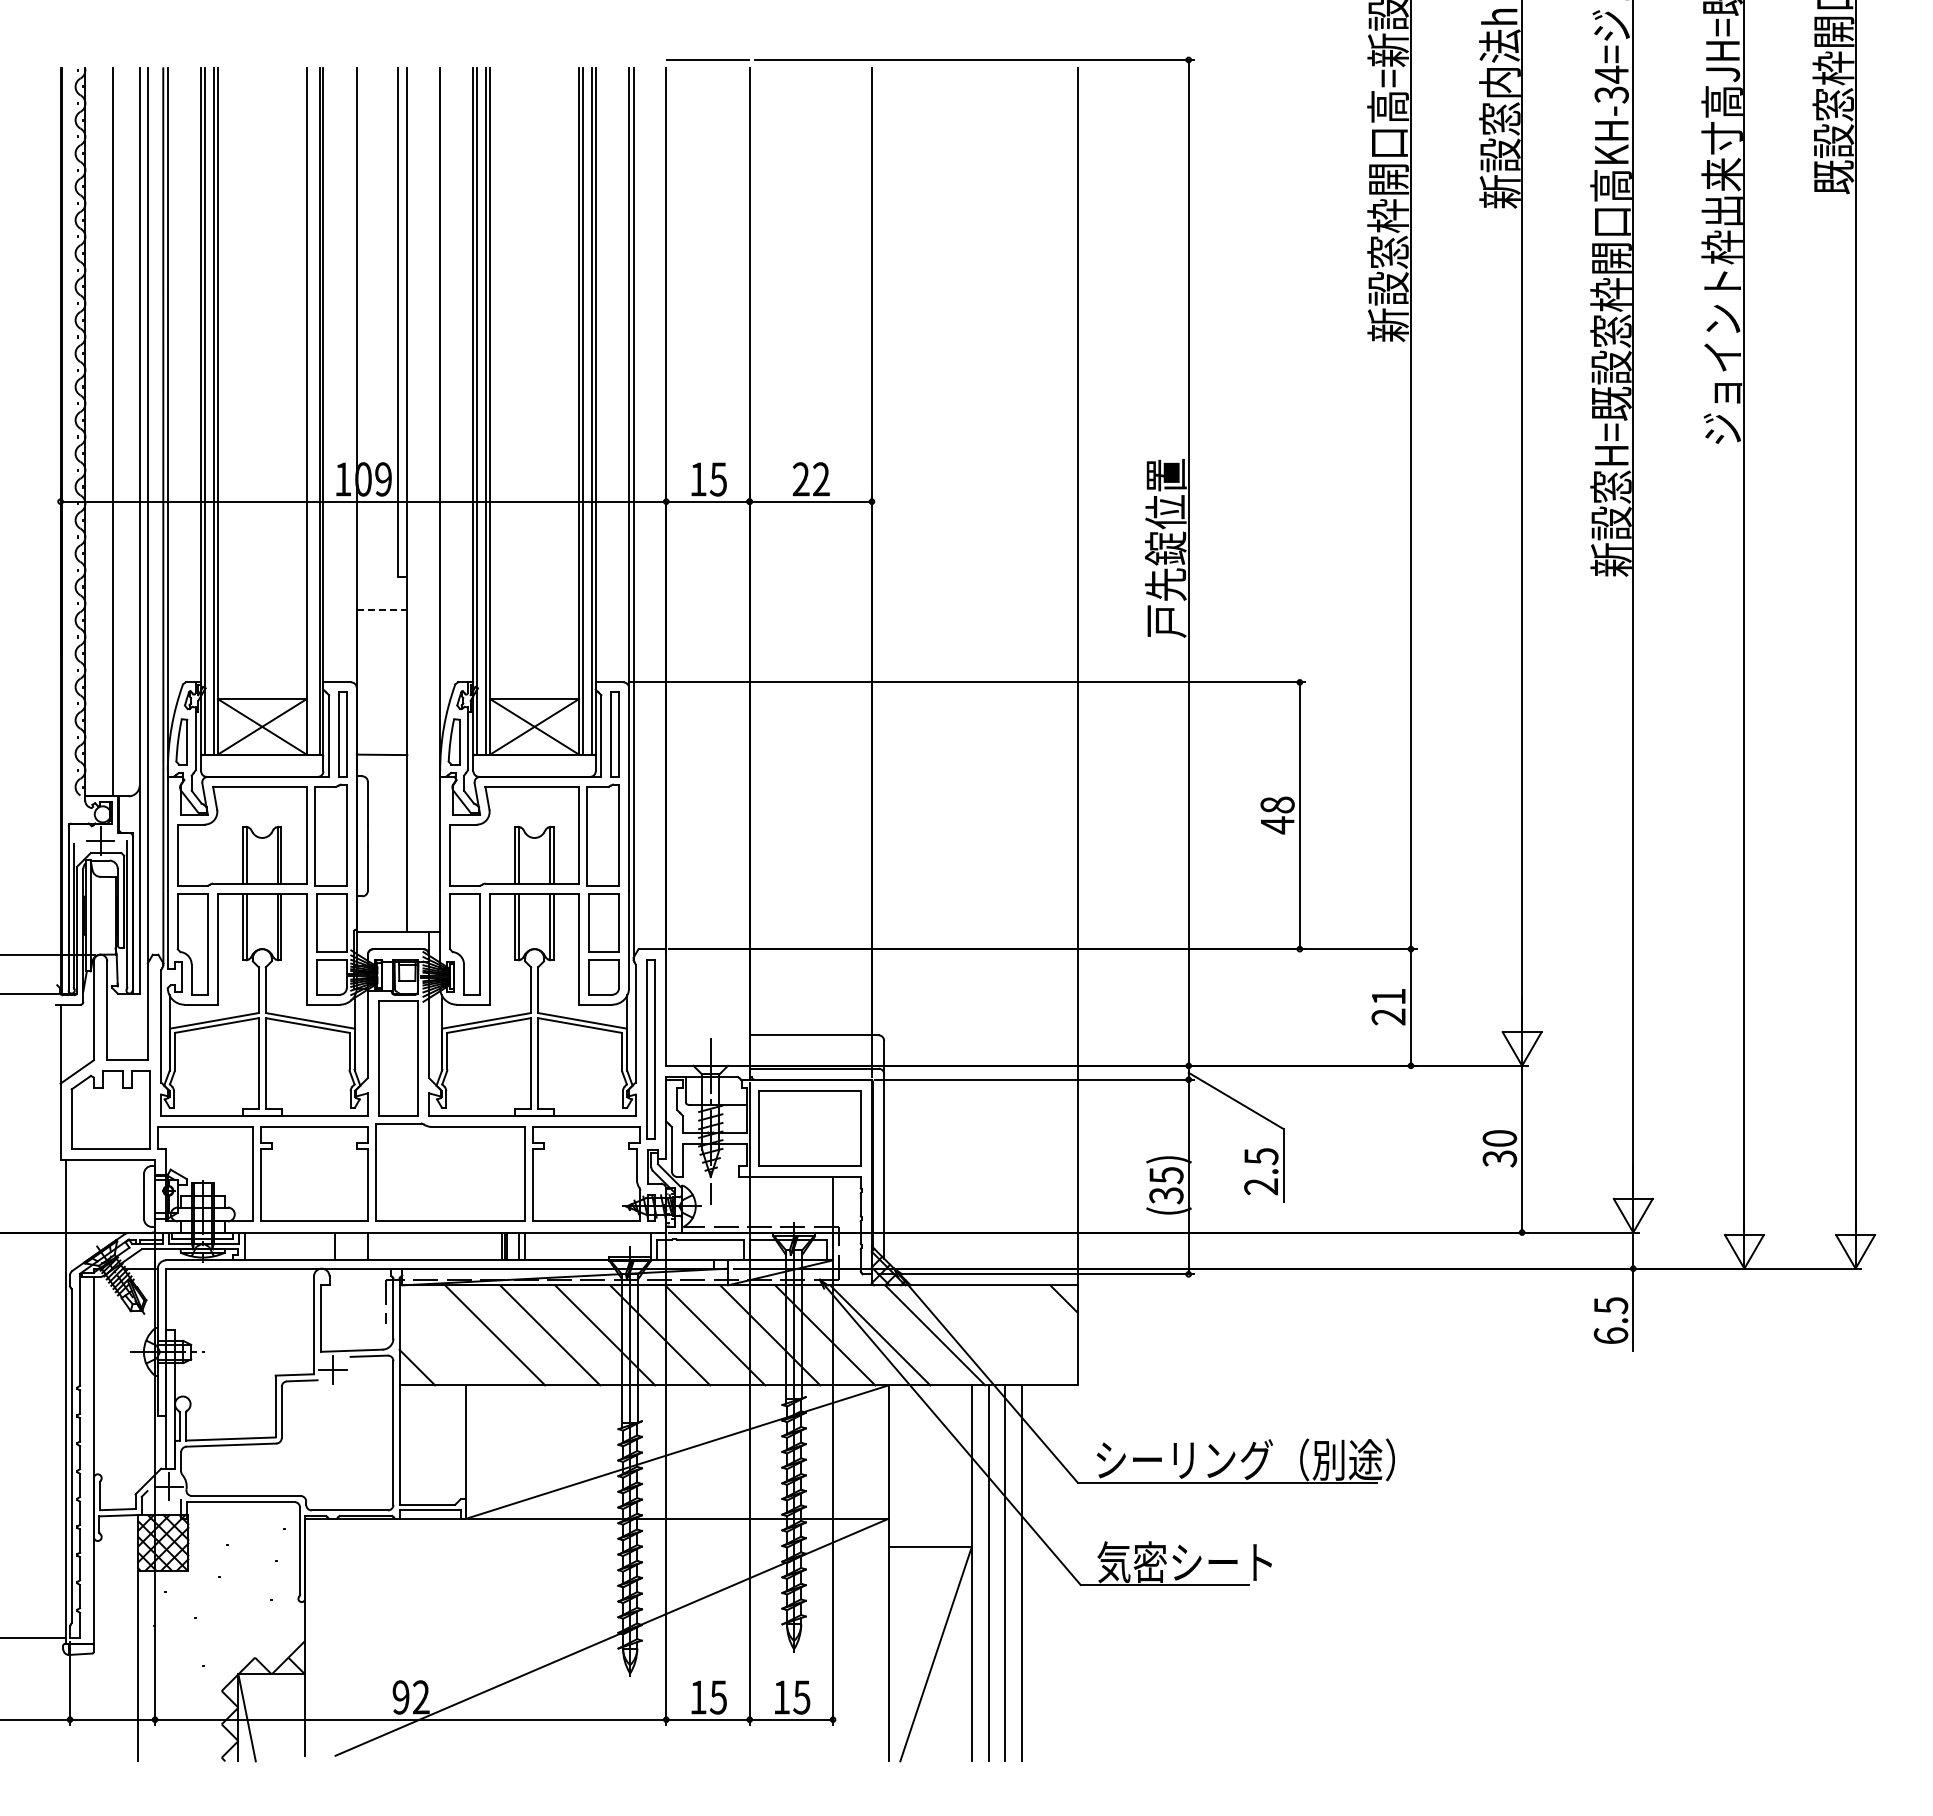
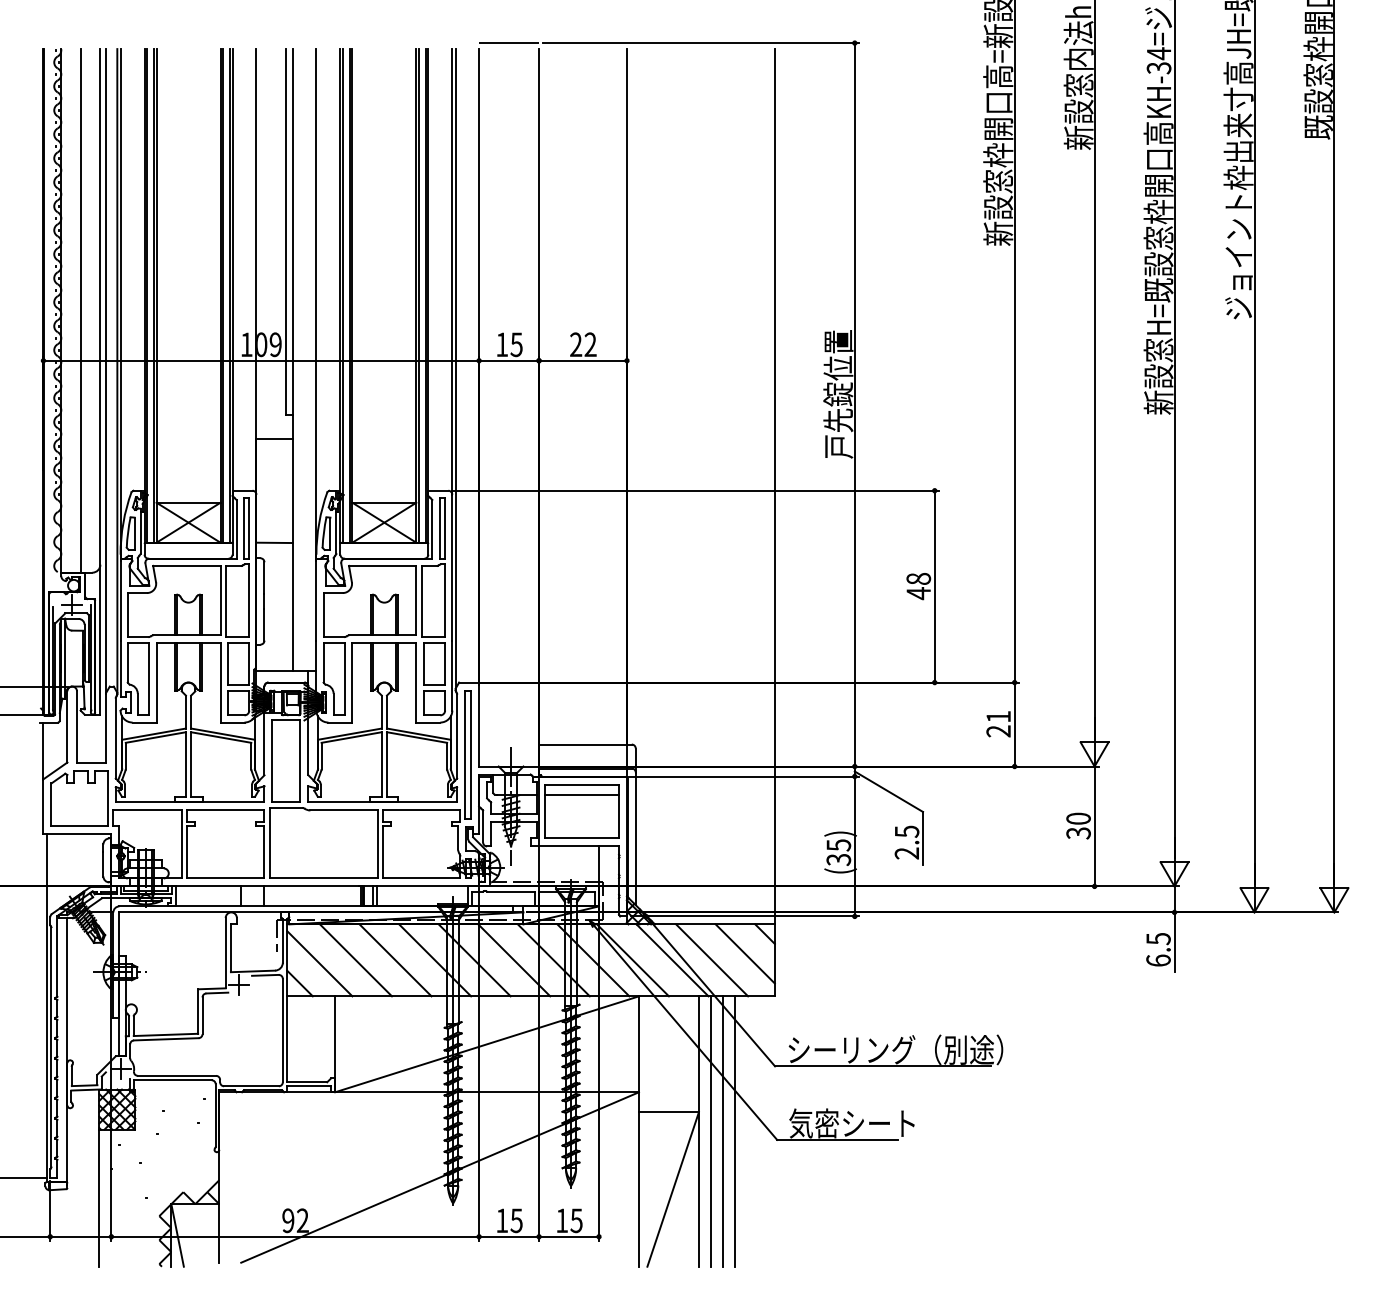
line: (310, 411) -> (223, 295), added
line: (382, 610) -> (274, 439), dashed -> solid
line: (809, 1104) -> (582, 794), added
line: (1036, 1326) -> (745, 953), added
line: (990, 1335) -> (712, 960), added
line: (444, 1339) -> (319, 963), added

